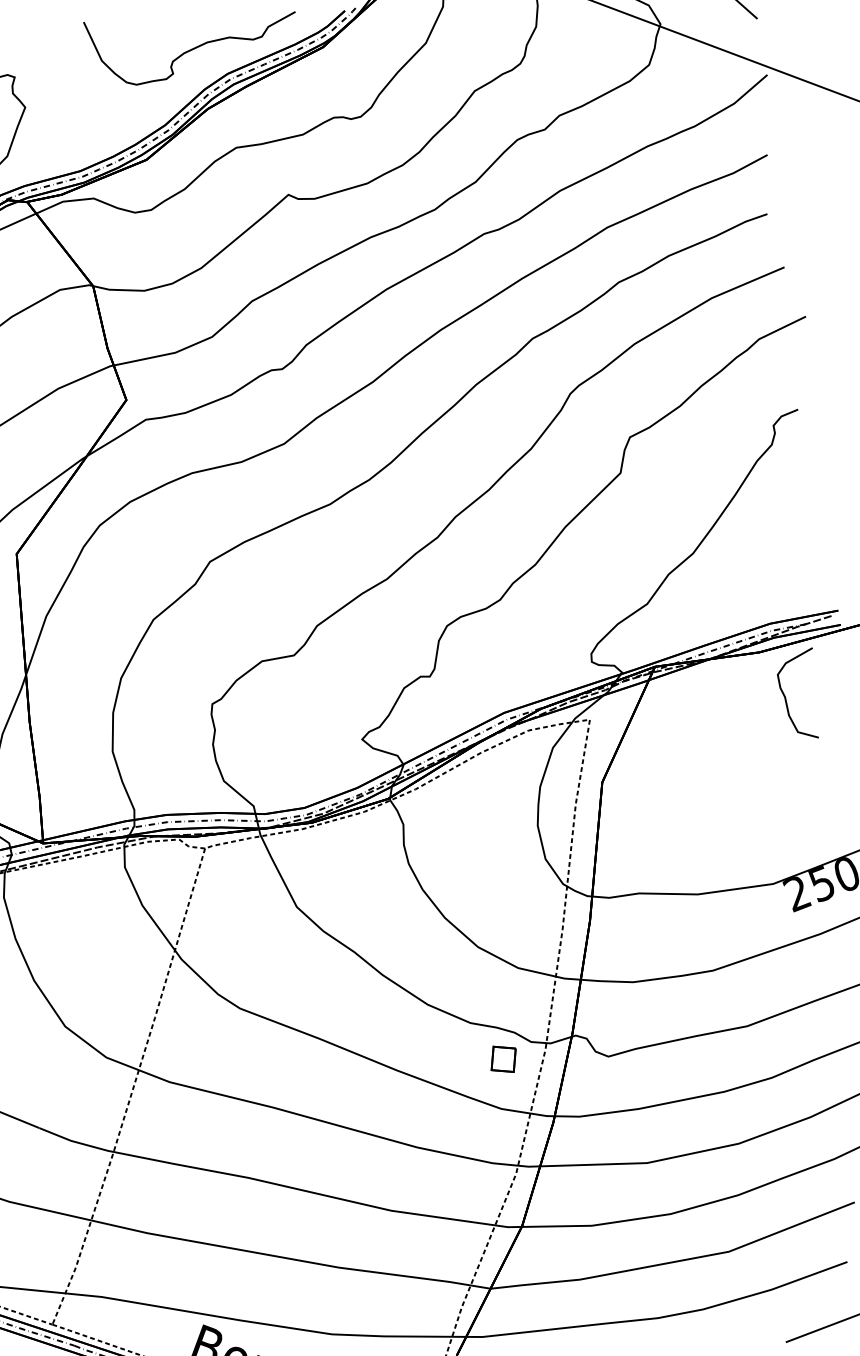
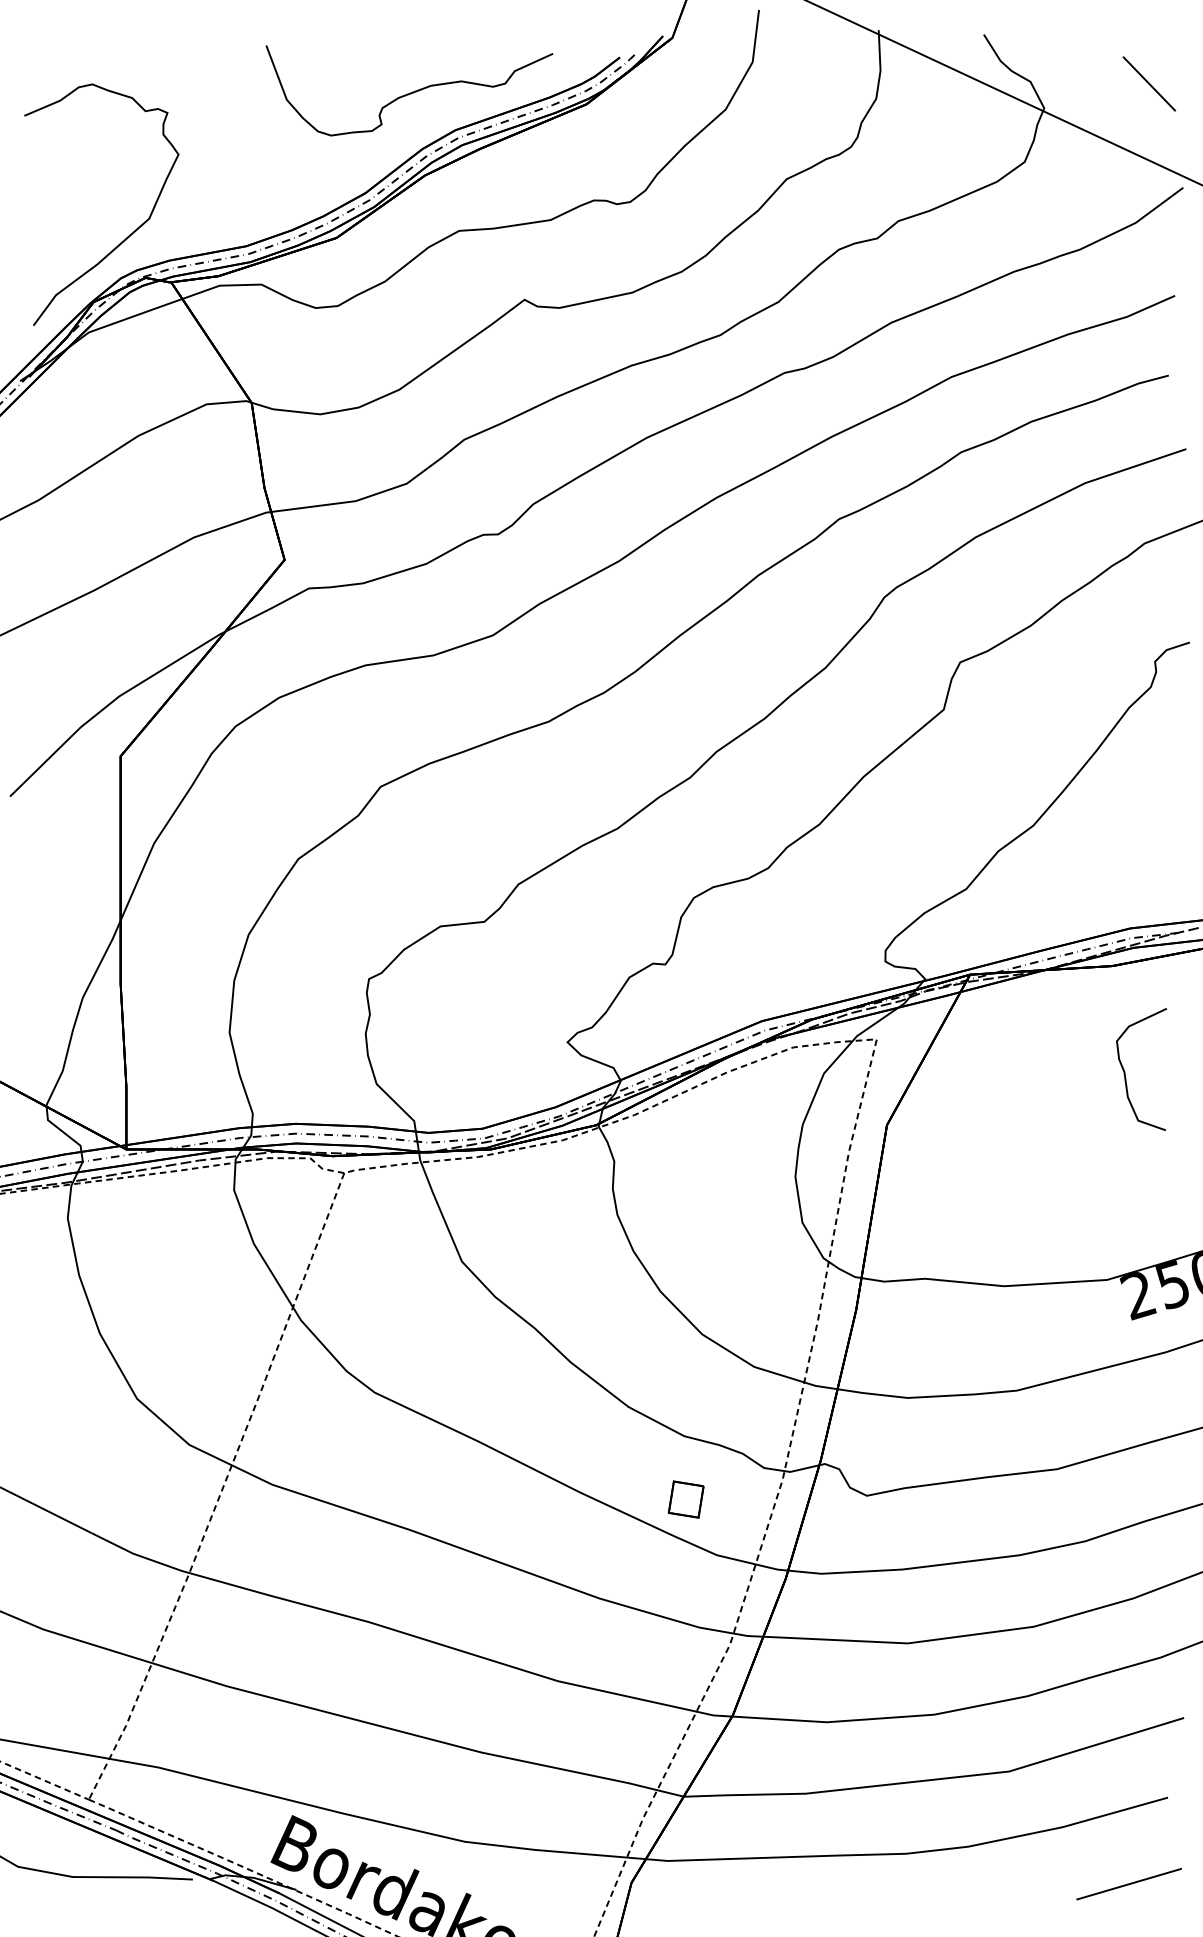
curve: (785, 696) -> (1125, 1071), moved
part: (503, 1059) -> (685, 1499), moved

